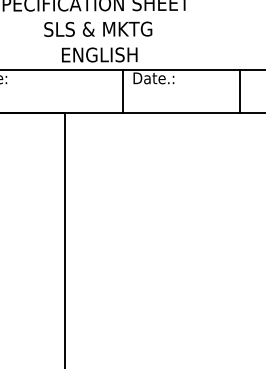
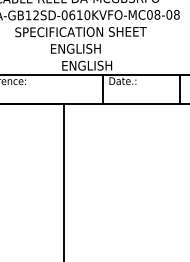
text: (97, 28) -> (85, 48), SLS & MKTG -> ENGLISH

